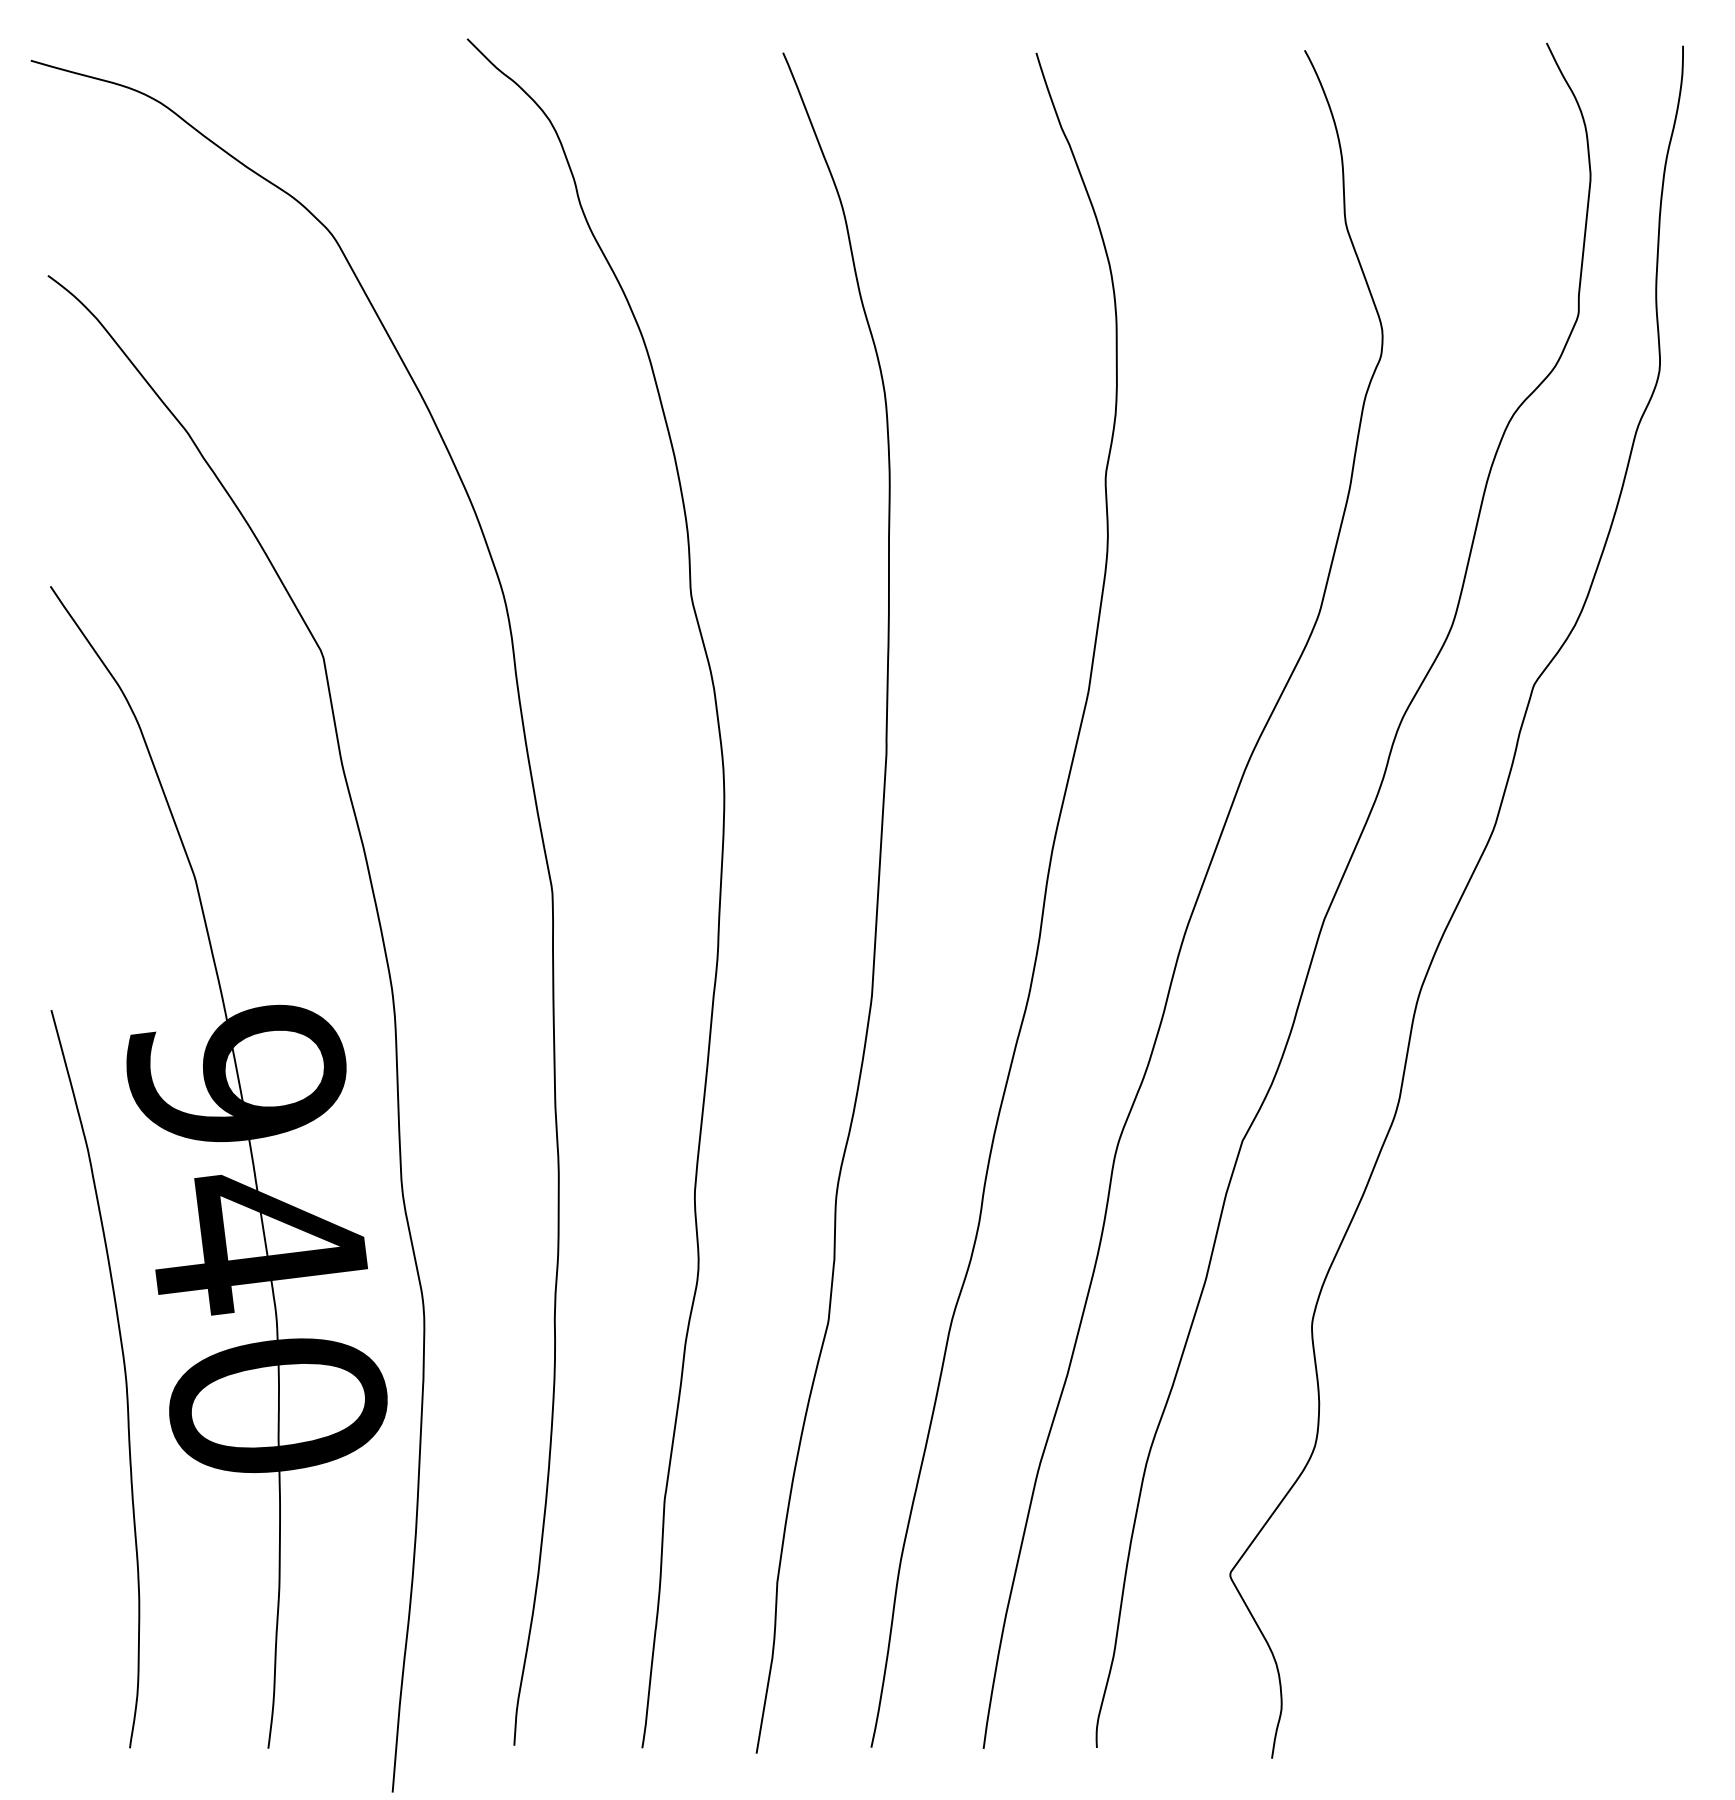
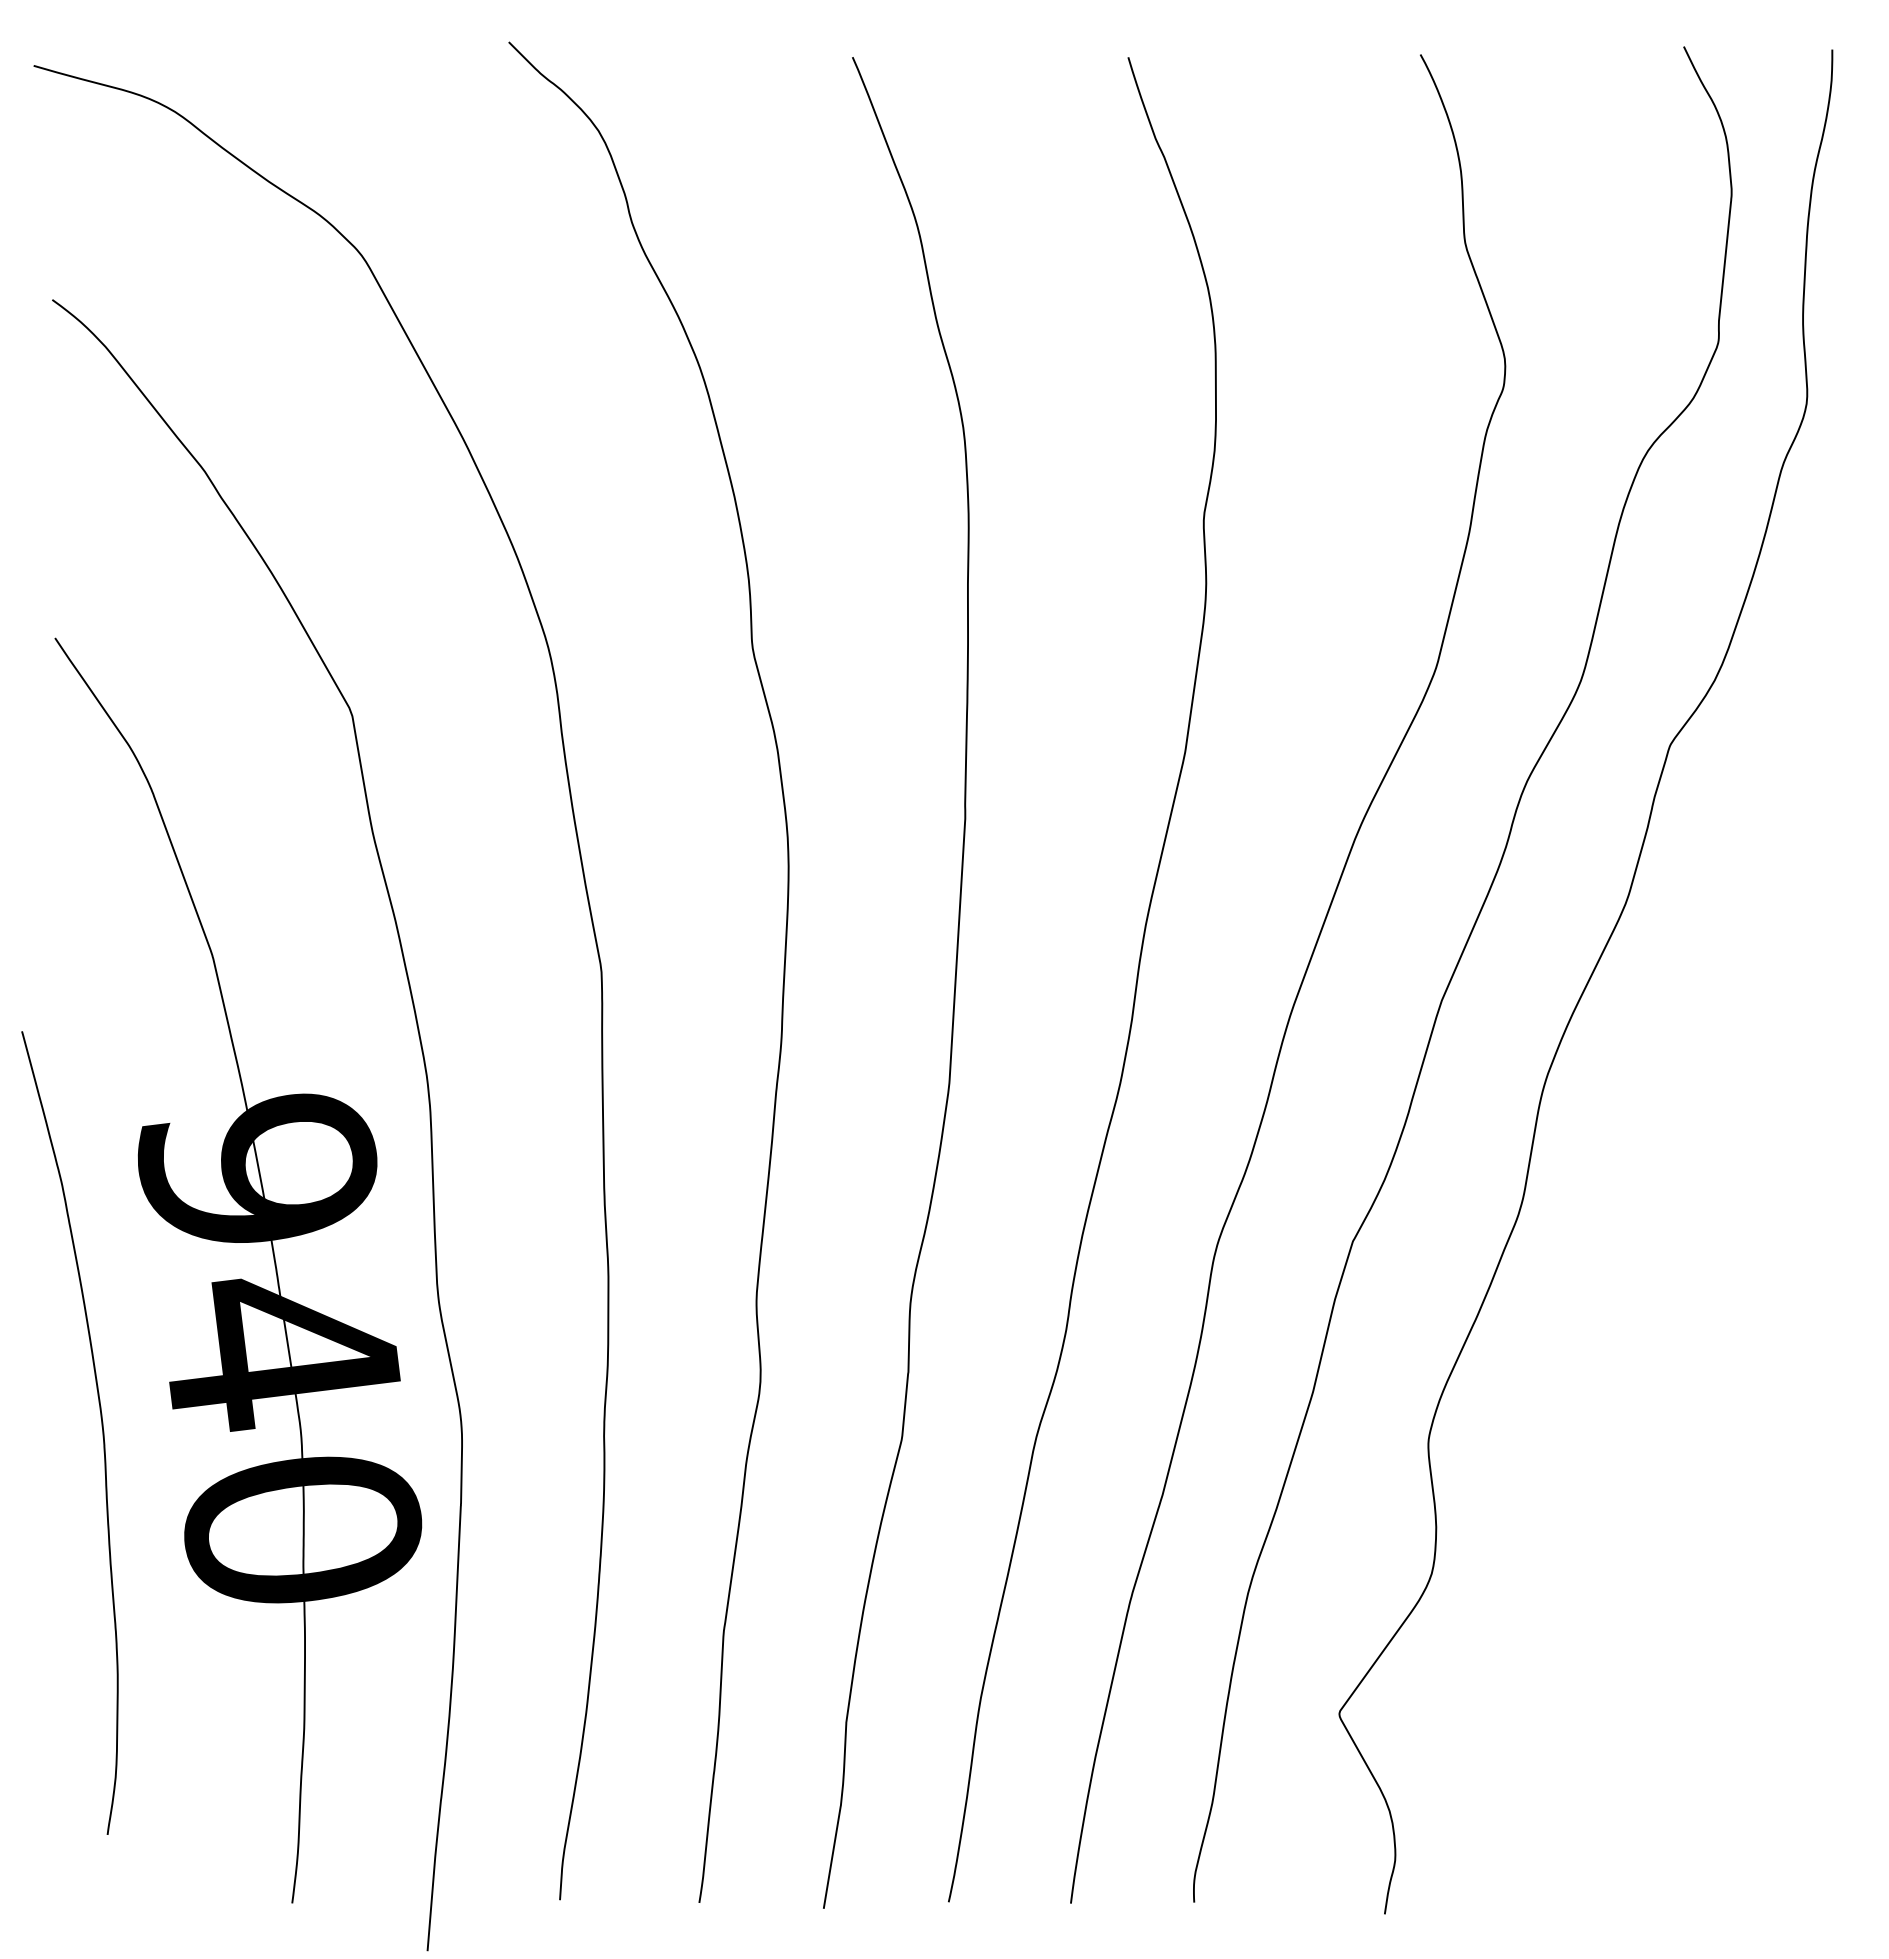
curve: (124, 1373) -> (101, 1427), moved

